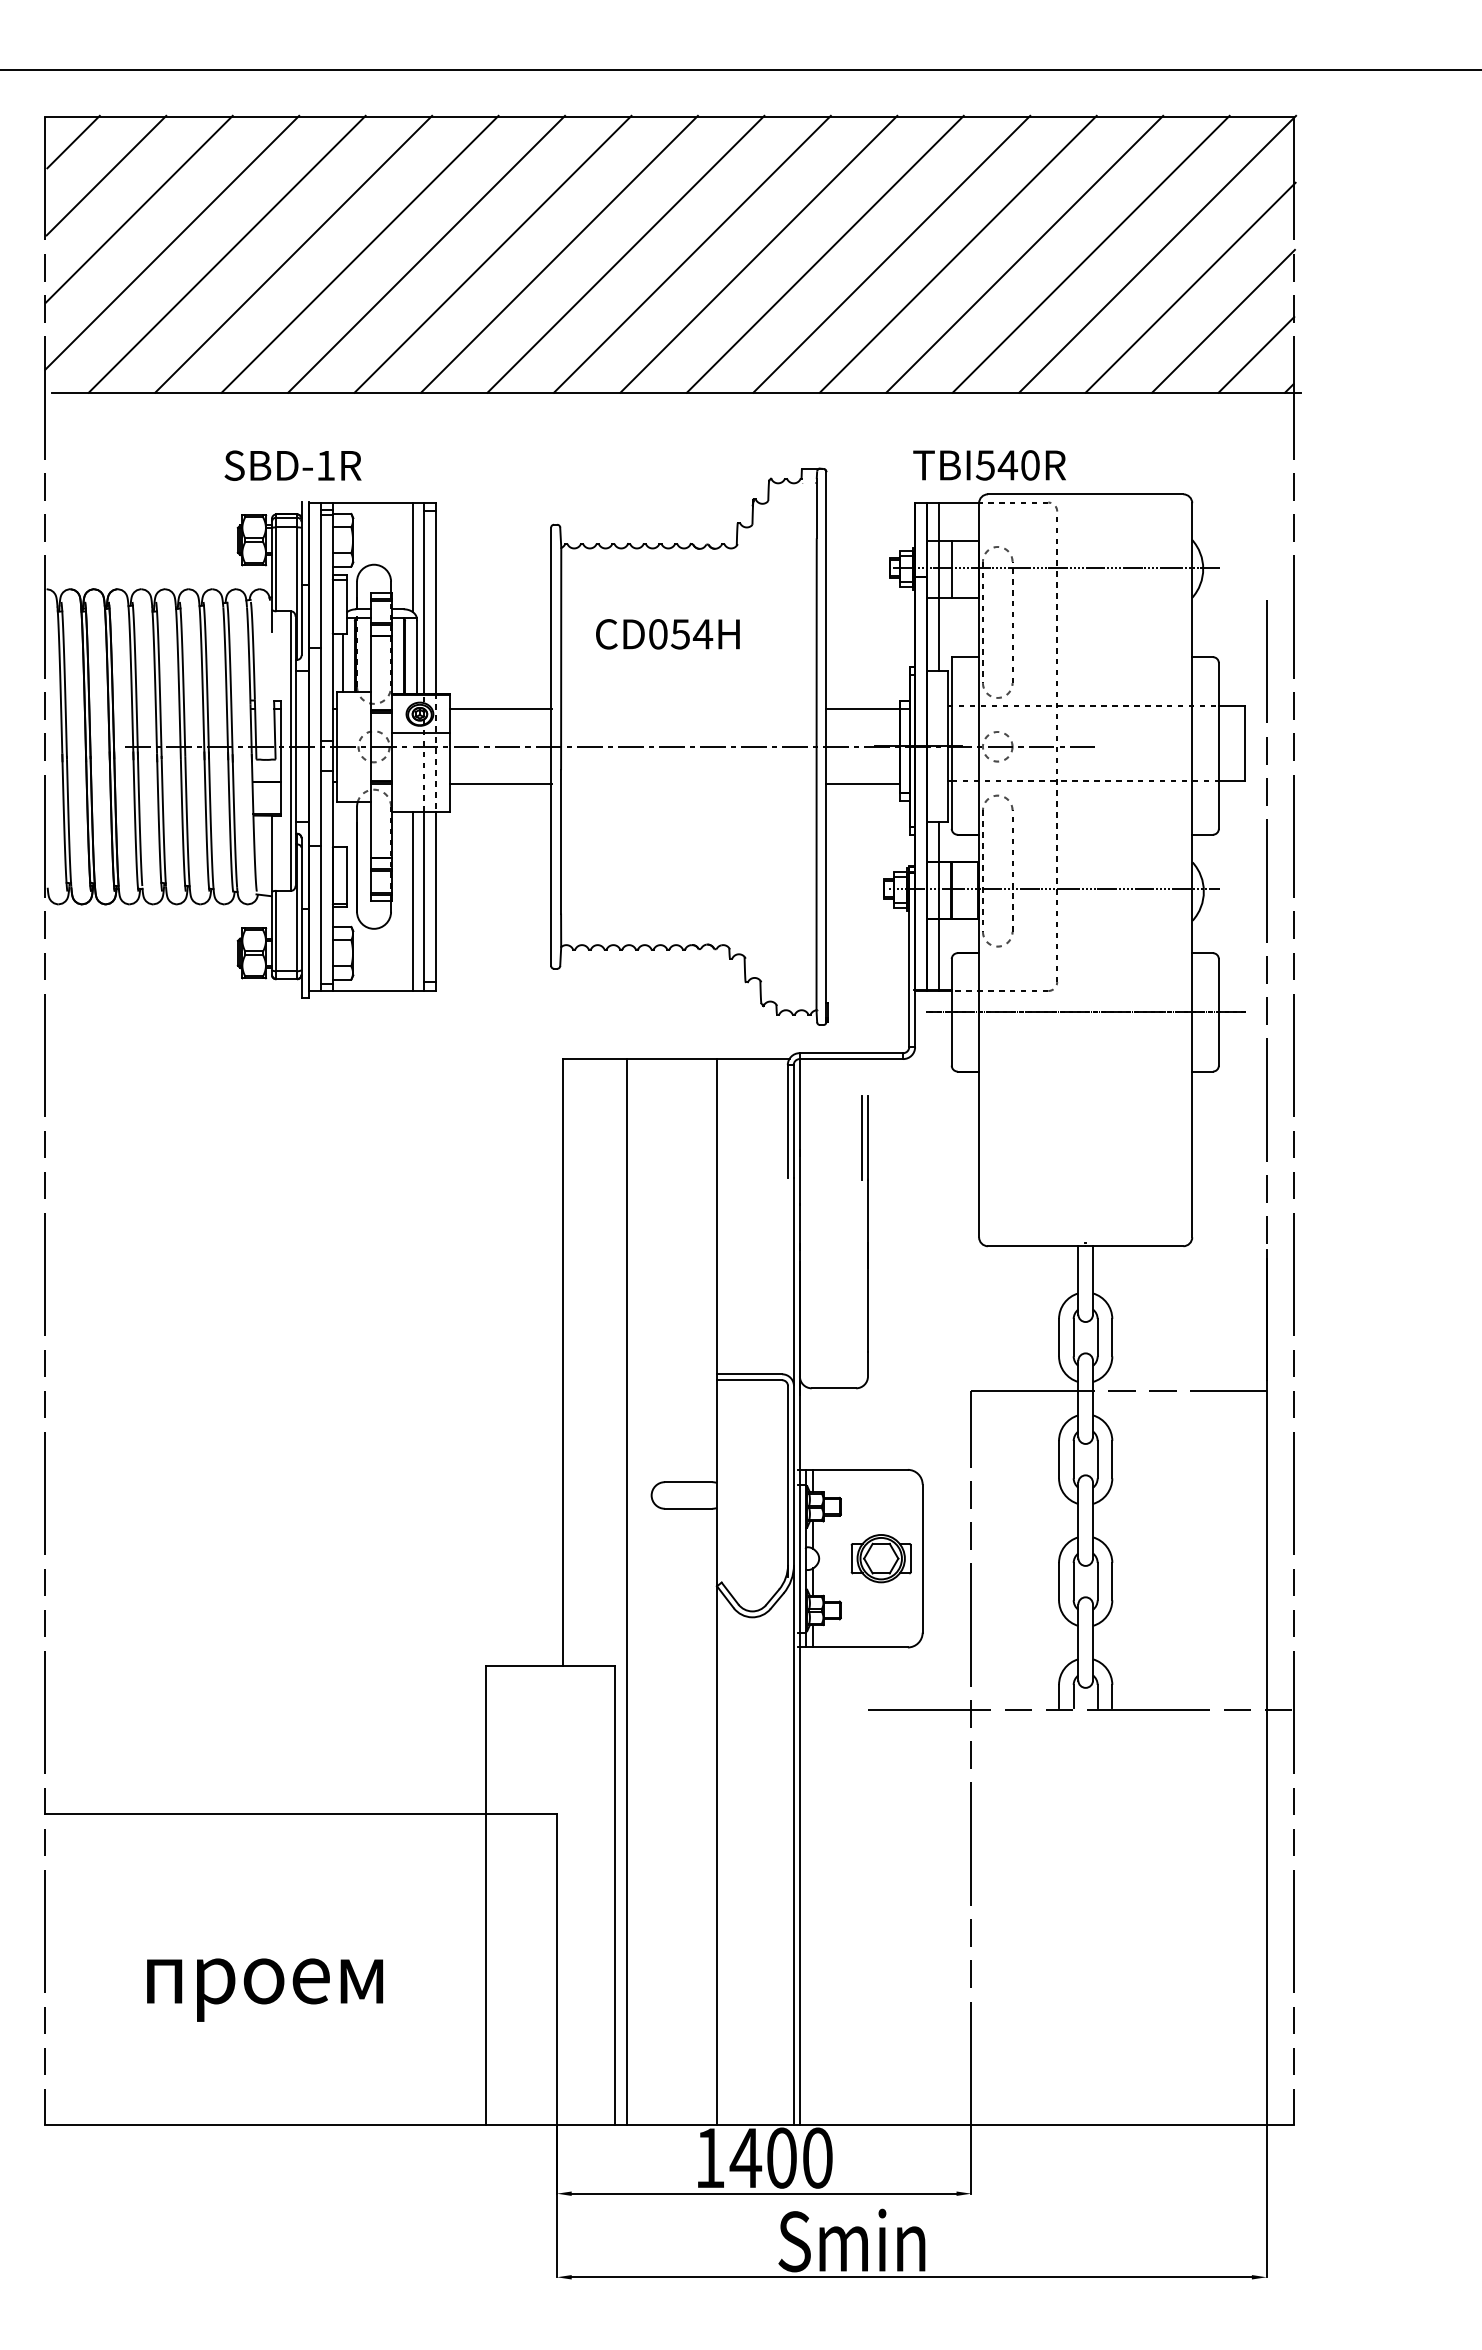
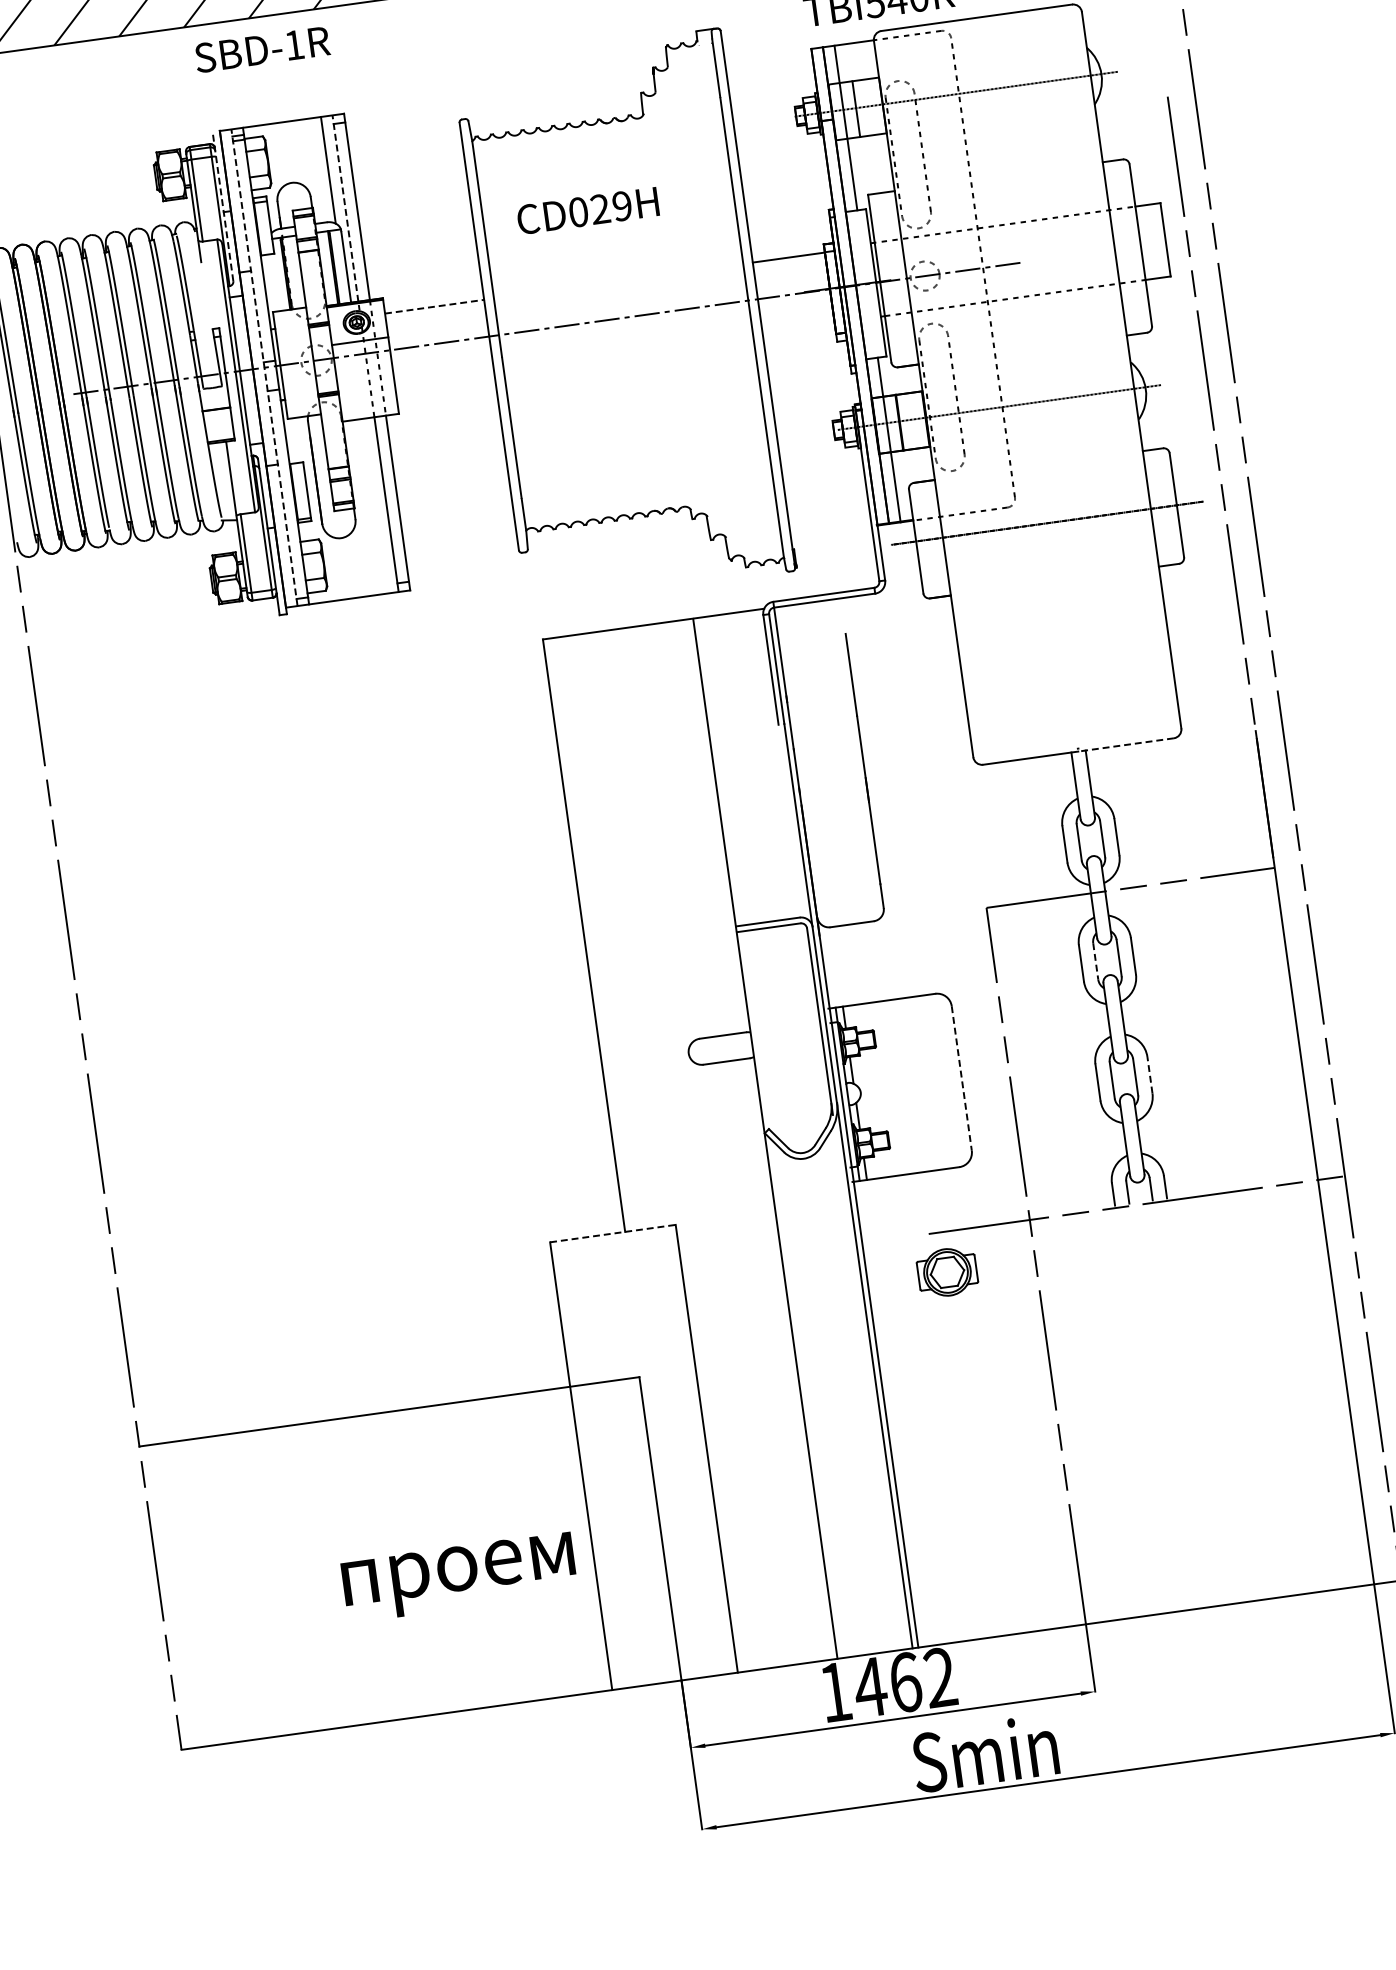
text: (292, 465) -> (261, 49), moved
line: (301, 578) -> (222, 206), solid -> dashed
line: (424, 597) -> (345, 207), solid -> dashed
text: (692, 634) -> (612, 207), CD054H -> CD029H
line: (342, 662) -> (274, 282), removed
line: (501, 709) -> (435, 306), solid -> dashed
line: (320, 746) -> (264, 367), solid -> dashed
line: (500, 784) -> (444, 380), removed
line: (863, 784) -> (799, 331), removed
line: (412, 901) -> (374, 506), removed
line: (862, 1137) -> (846, 675), removed
line: (1134, 1246) -> (1126, 745), solid -> dashed
line: (1073, 1459) -> (1095, 961), solid -> dashed
part: (880, 1558) -> (946, 1272), moved
line: (922, 1559) -> (961, 1079), solid -> dashed
line: (1112, 1581) -> (1150, 1075), solid -> dashed
line: (626, 1591) -> (677, 1150), removed
line: (550, 1665) -> (613, 1233), solid -> dashed
text: (264, 1989) -> (458, 1576), moved
text: (799, 2157) -> (922, 1679), 1400 -> 1462

